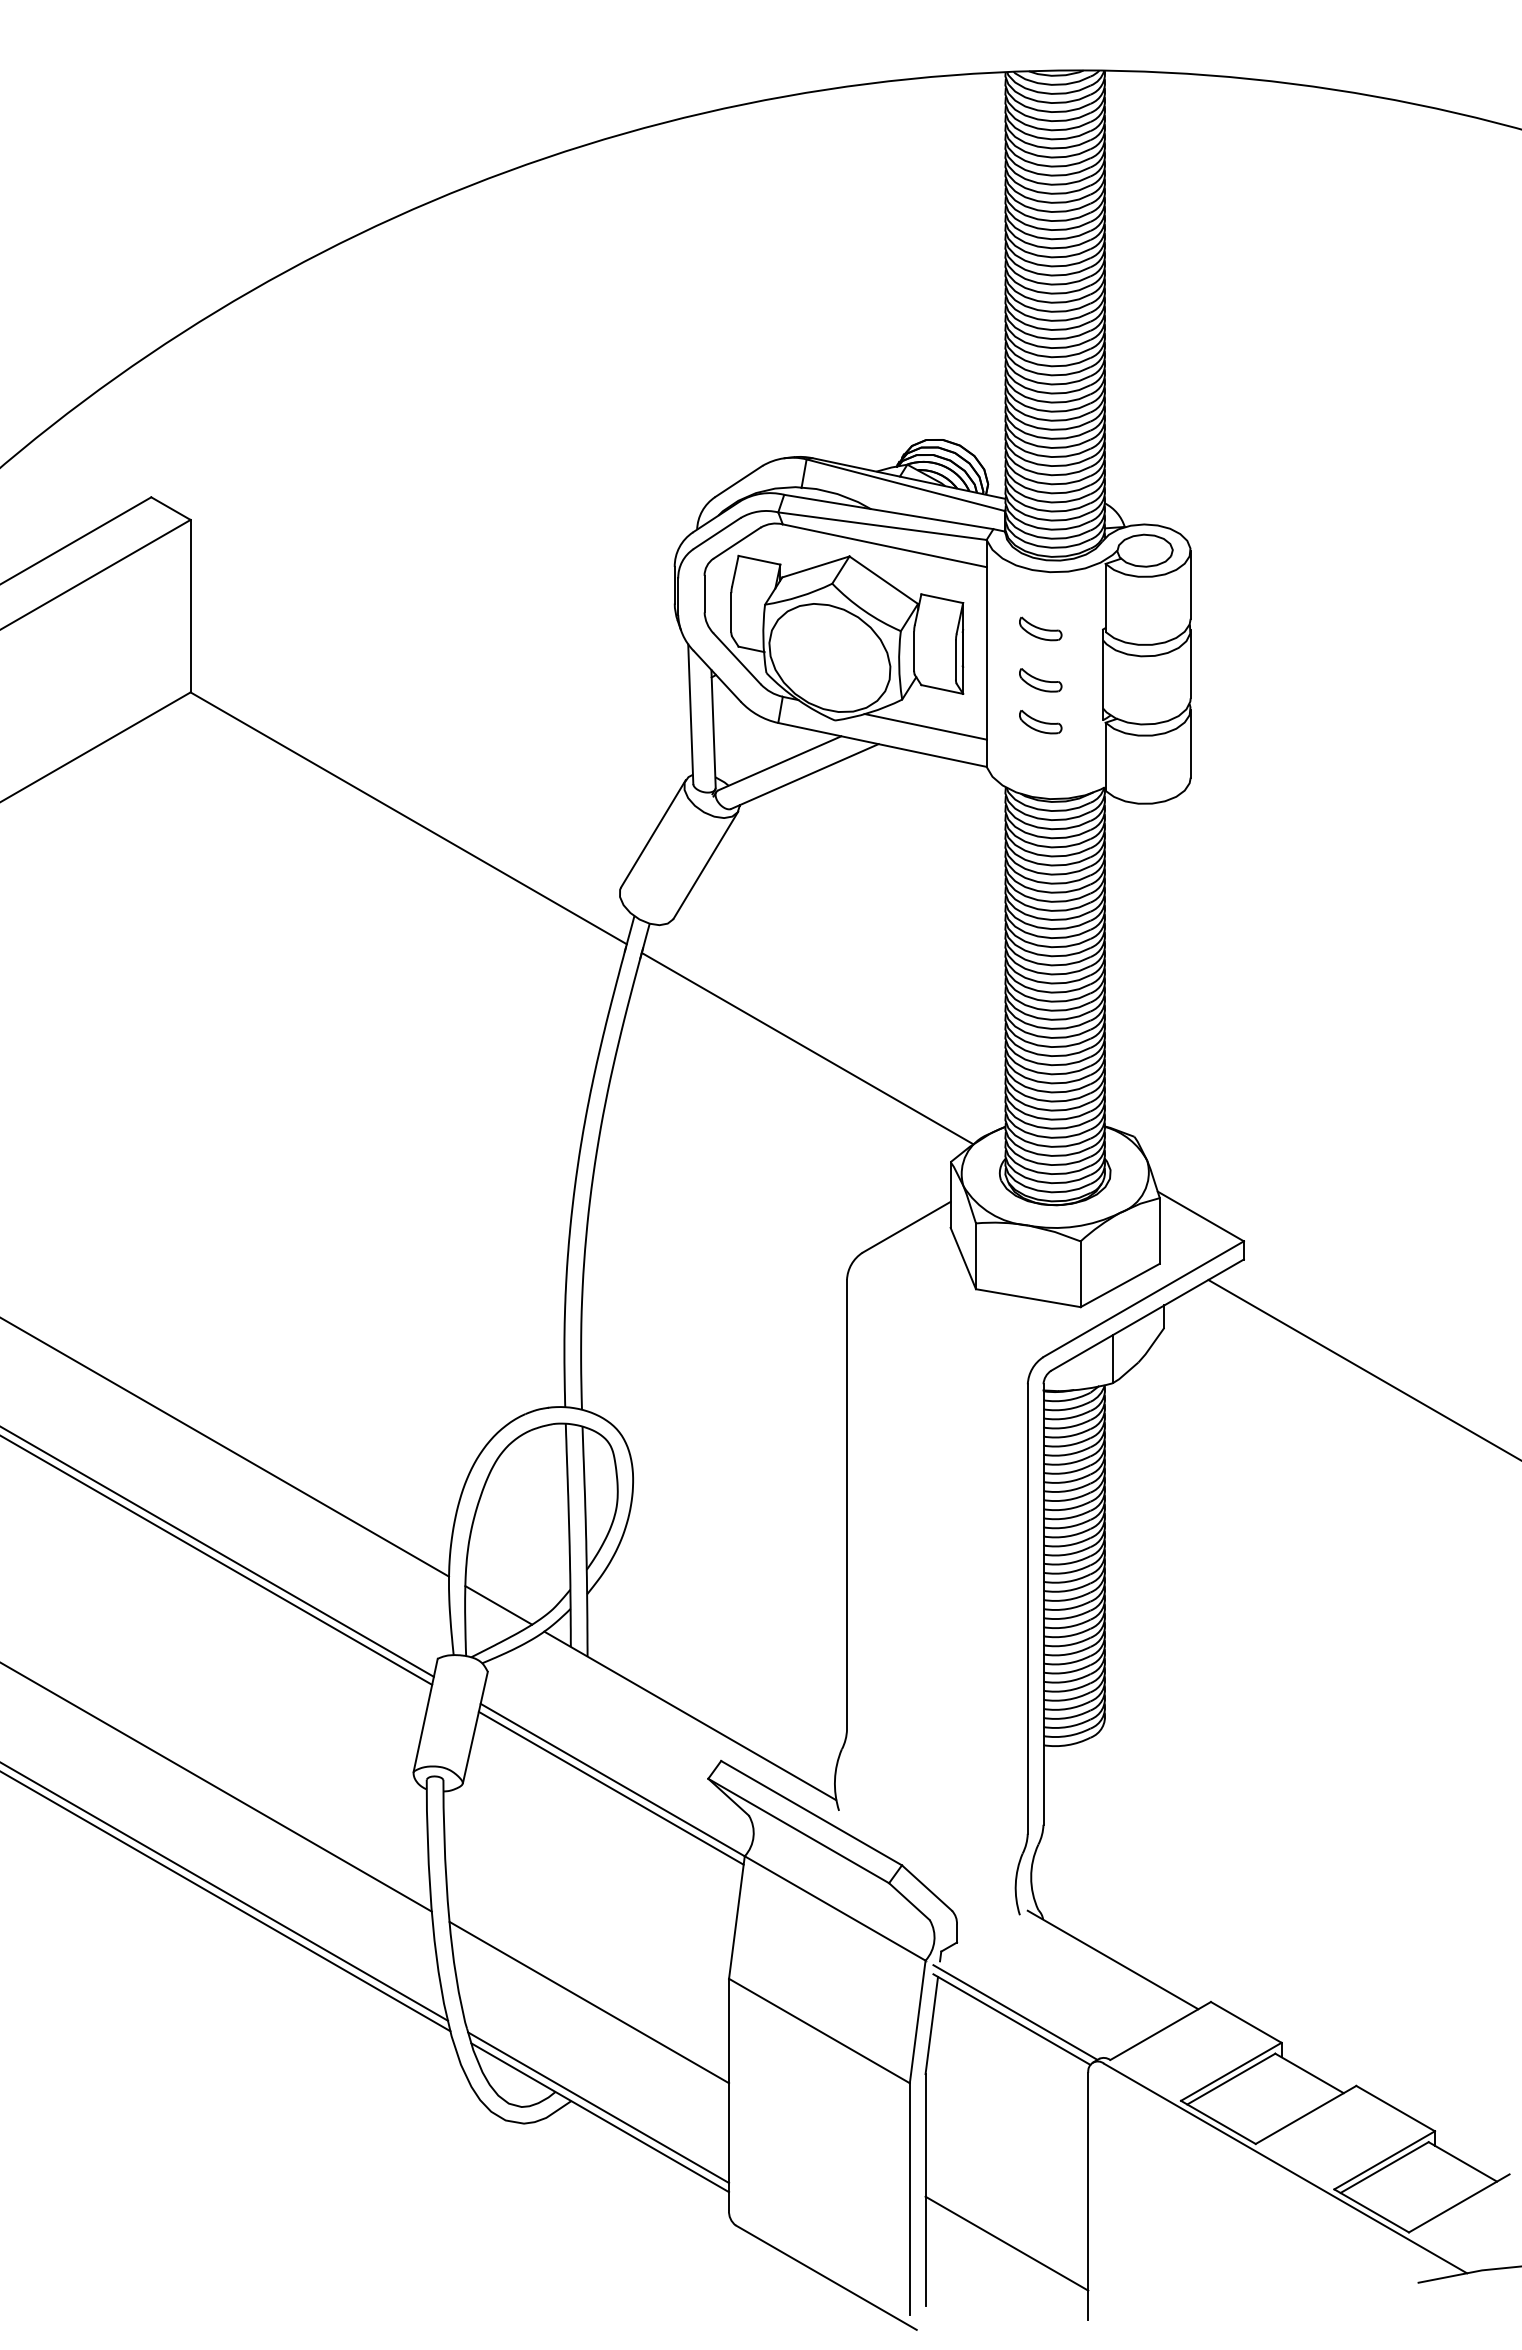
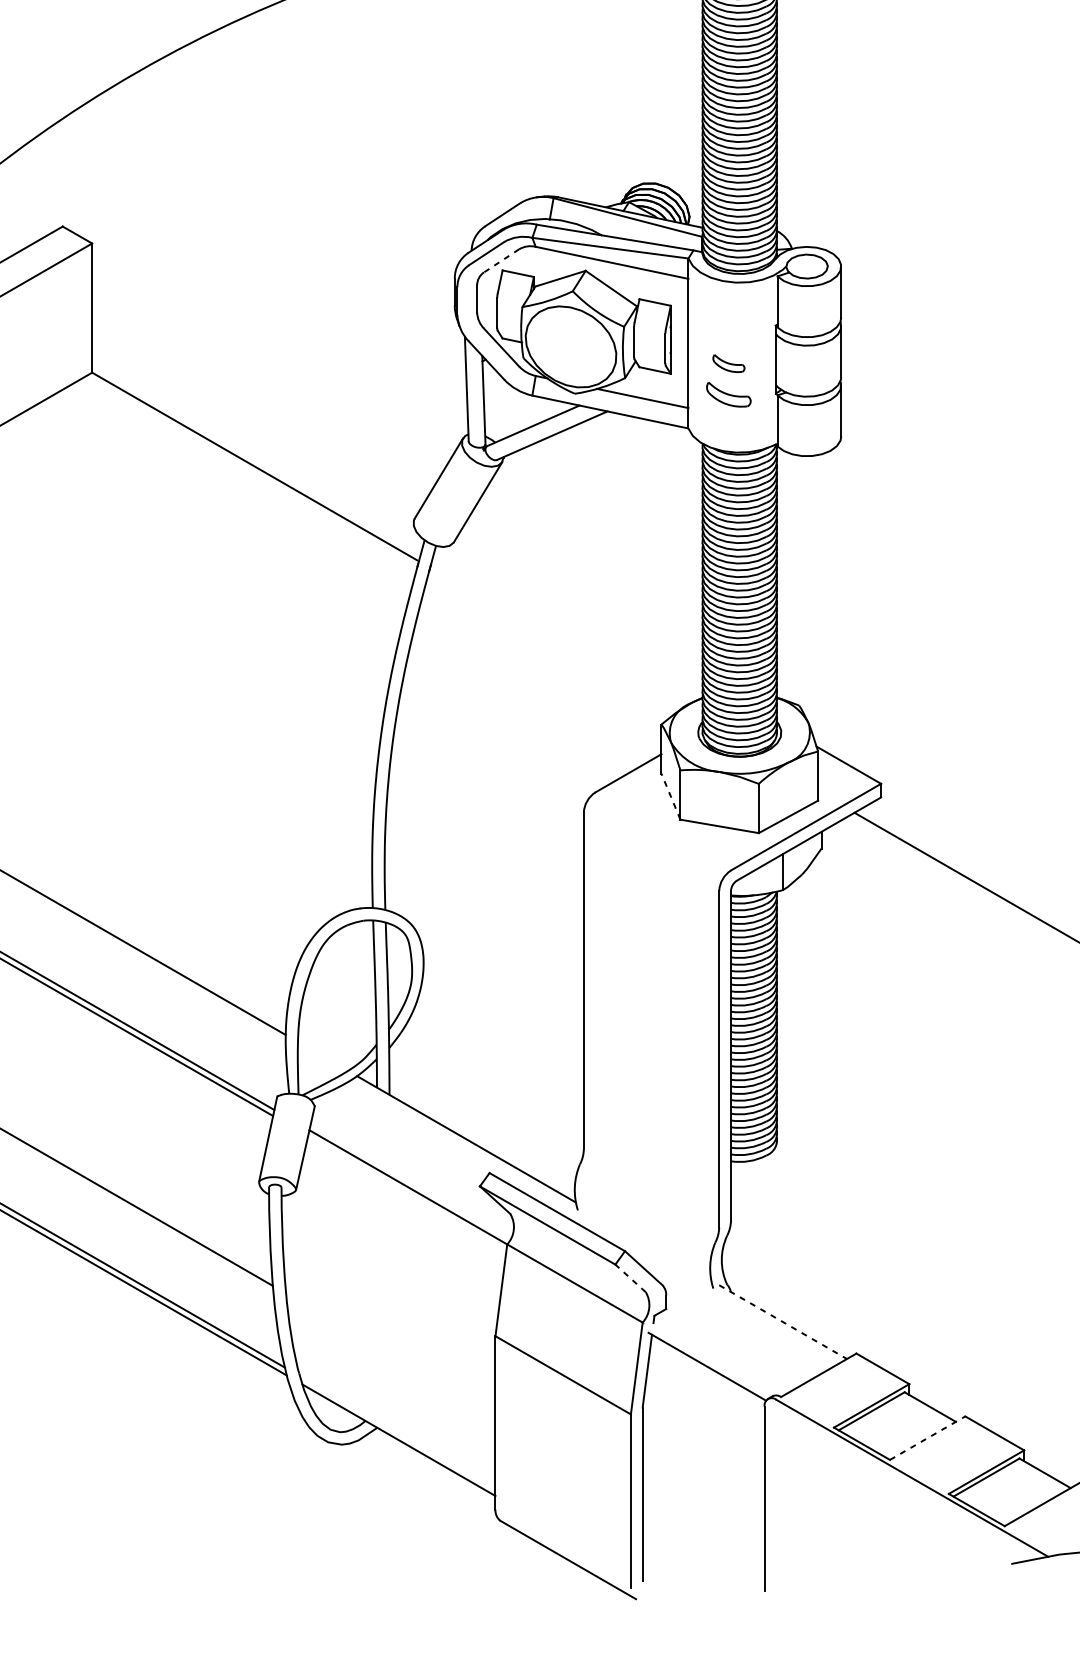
line: (736, 543) -> (501, 261), solid -> dashed
part: (1040, 628) -> (728, 324), removed
part: (1040, 722) -> (728, 395), size x1.4
line: (807, 1048) -> (554, 639), removed
line: (963, 1258) -> (671, 796), solid -> dashed
line: (498, 1605) -> (322, 1056), removed
line: (610, 1787) -> (406, 1192), removed
line: (909, 1901) -> (630, 1278), solid -> dashed
line: (1113, 1960) -> (783, 1322), solid -> dashed
line: (589, 2002) -> (390, 1353), removed
line: (1015, 2012) -> (710, 1361), removed
line: (598, 2107) -> (397, 1432), removed
line: (1306, 2114) -> (927, 1437), solid -> dashed
line: (1006, 2243) -> (703, 1534), removed

